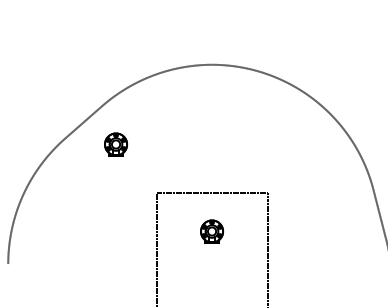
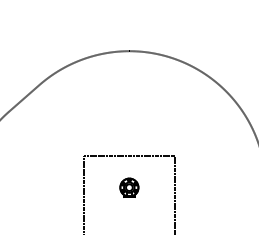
part: (115, 144) -> (50, 116), removed

